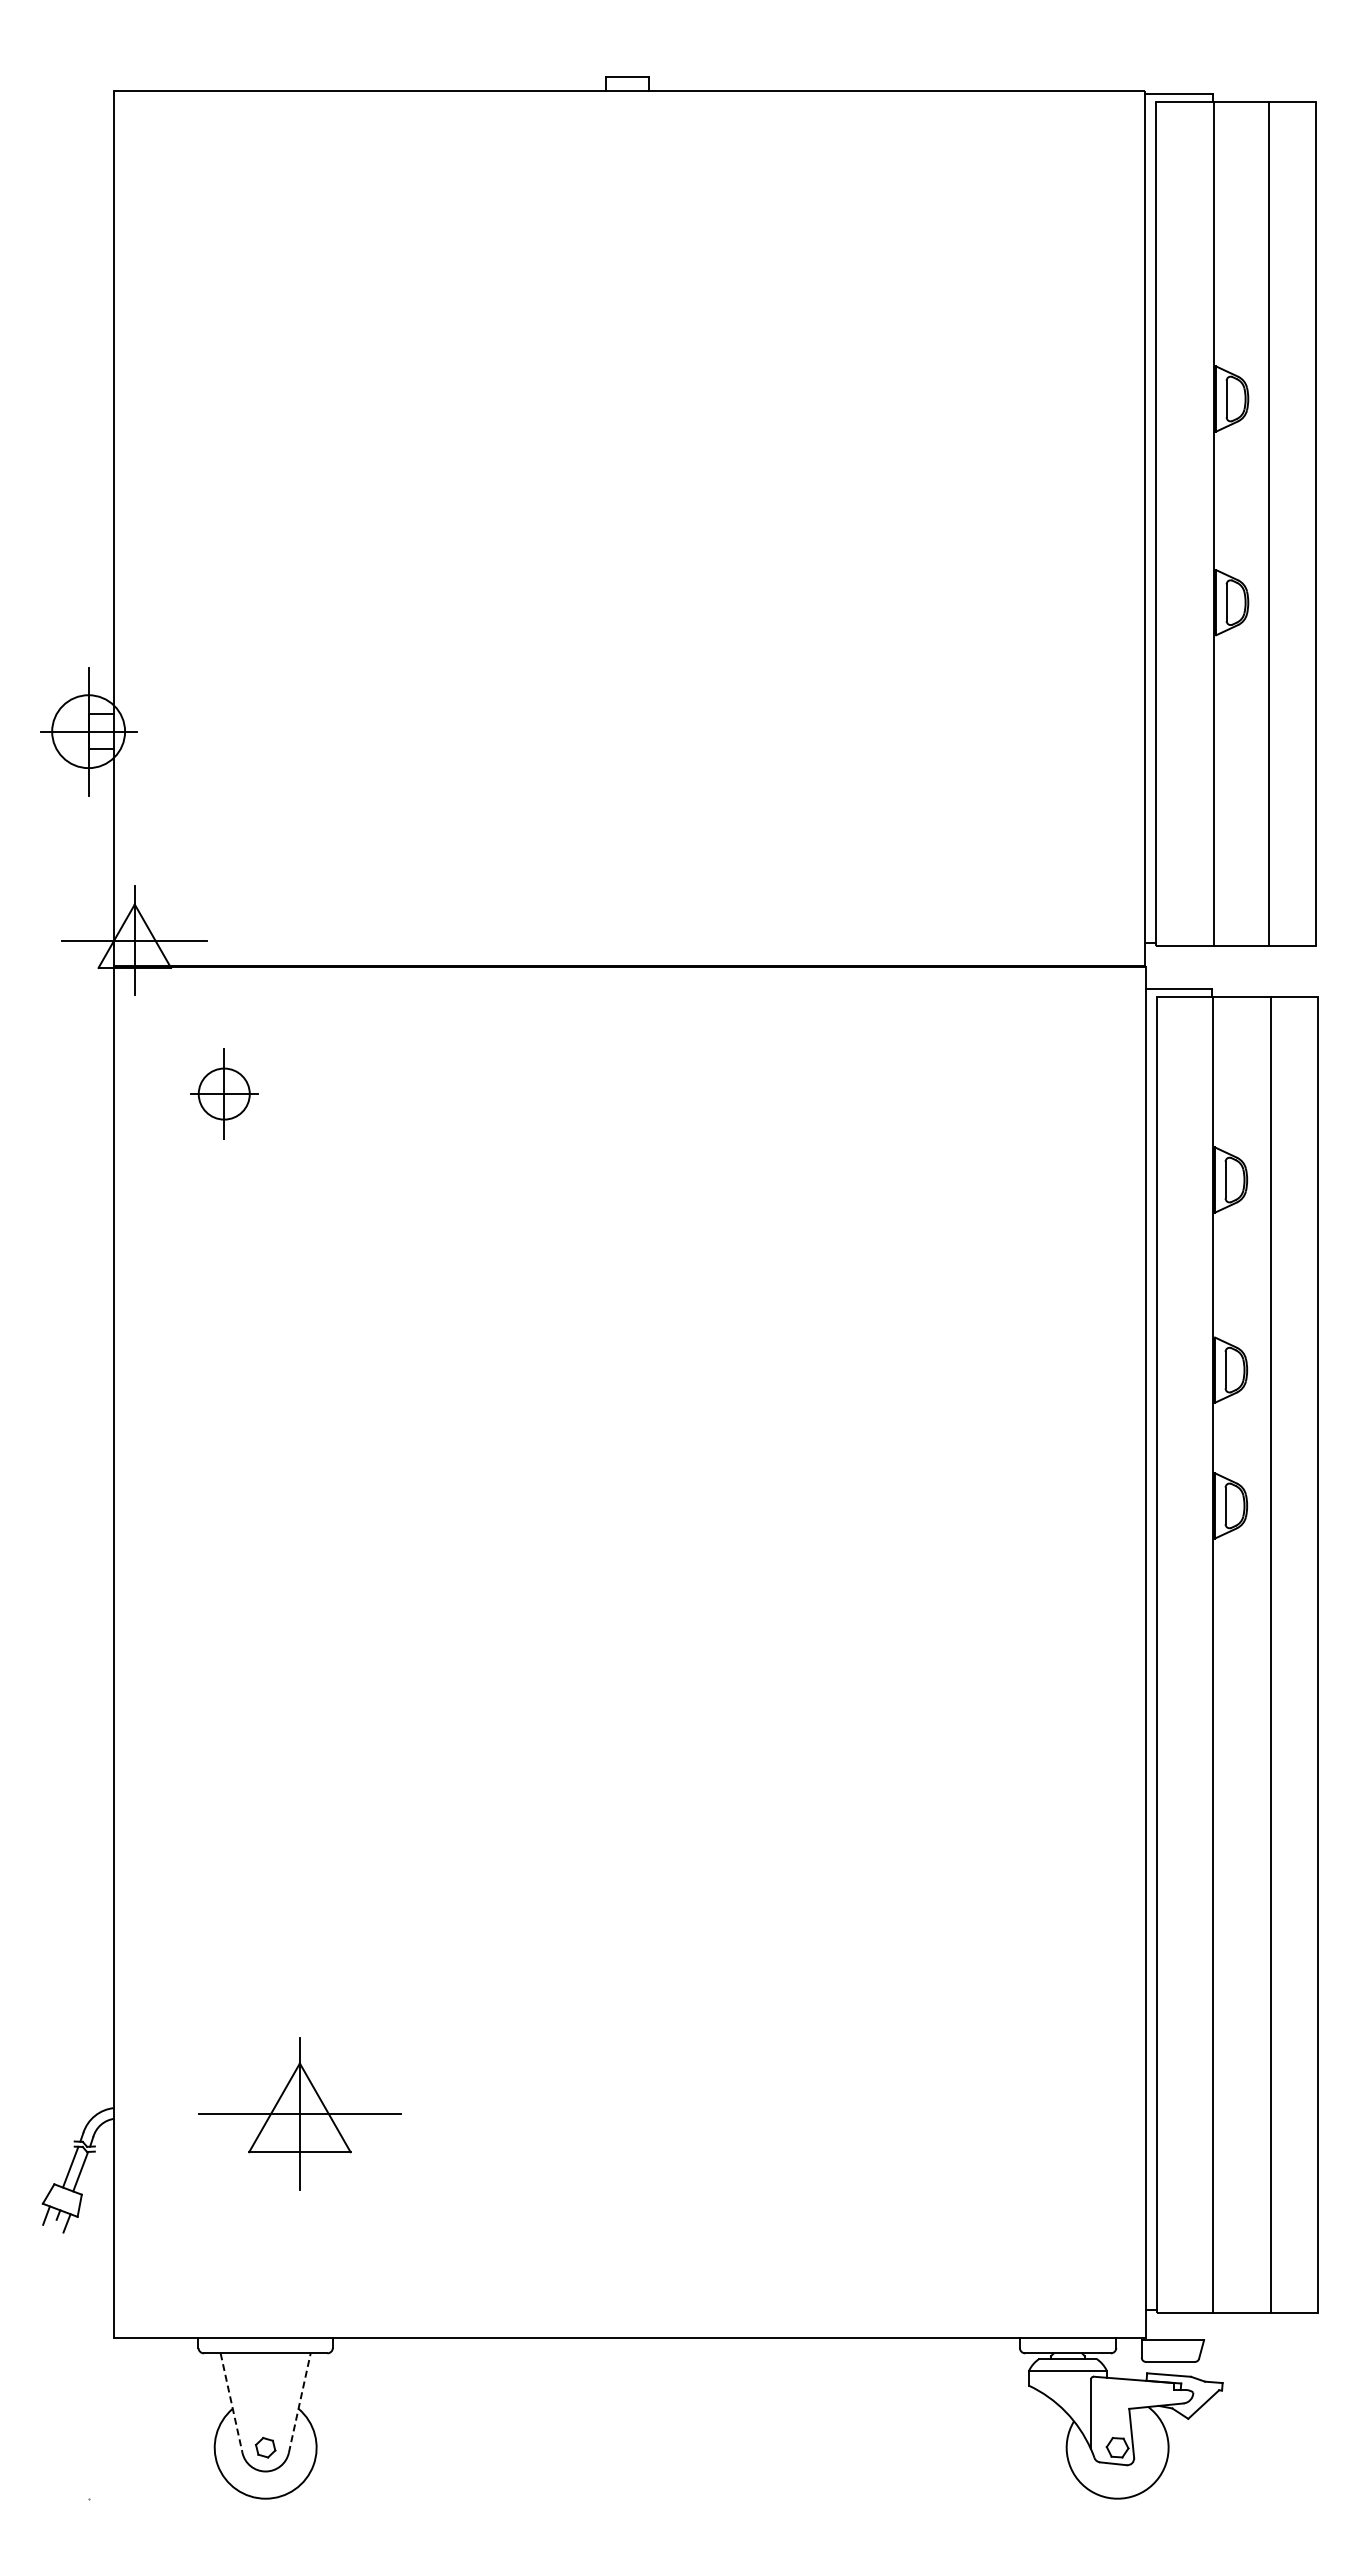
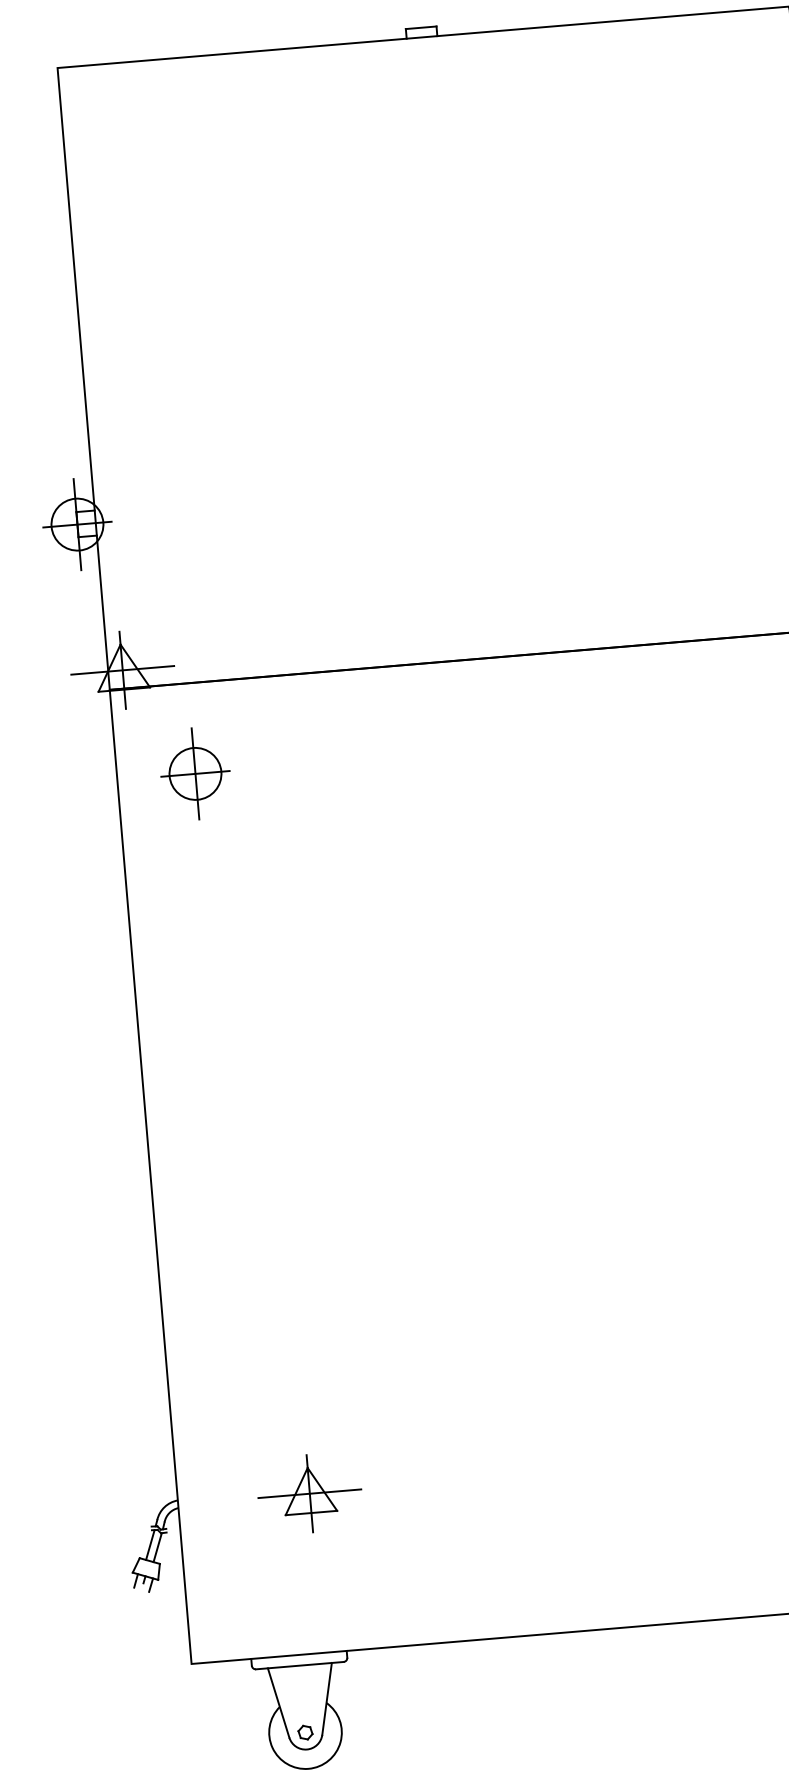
part: (223, 1093) -> (194, 773), size x1.43
part: (299, 2113) -> (309, 1493), size x0.71
line: (231, 2403) -> (278, 1703), dashed -> solid
line: (299, 2403) -> (326, 1699), dashed -> solid

